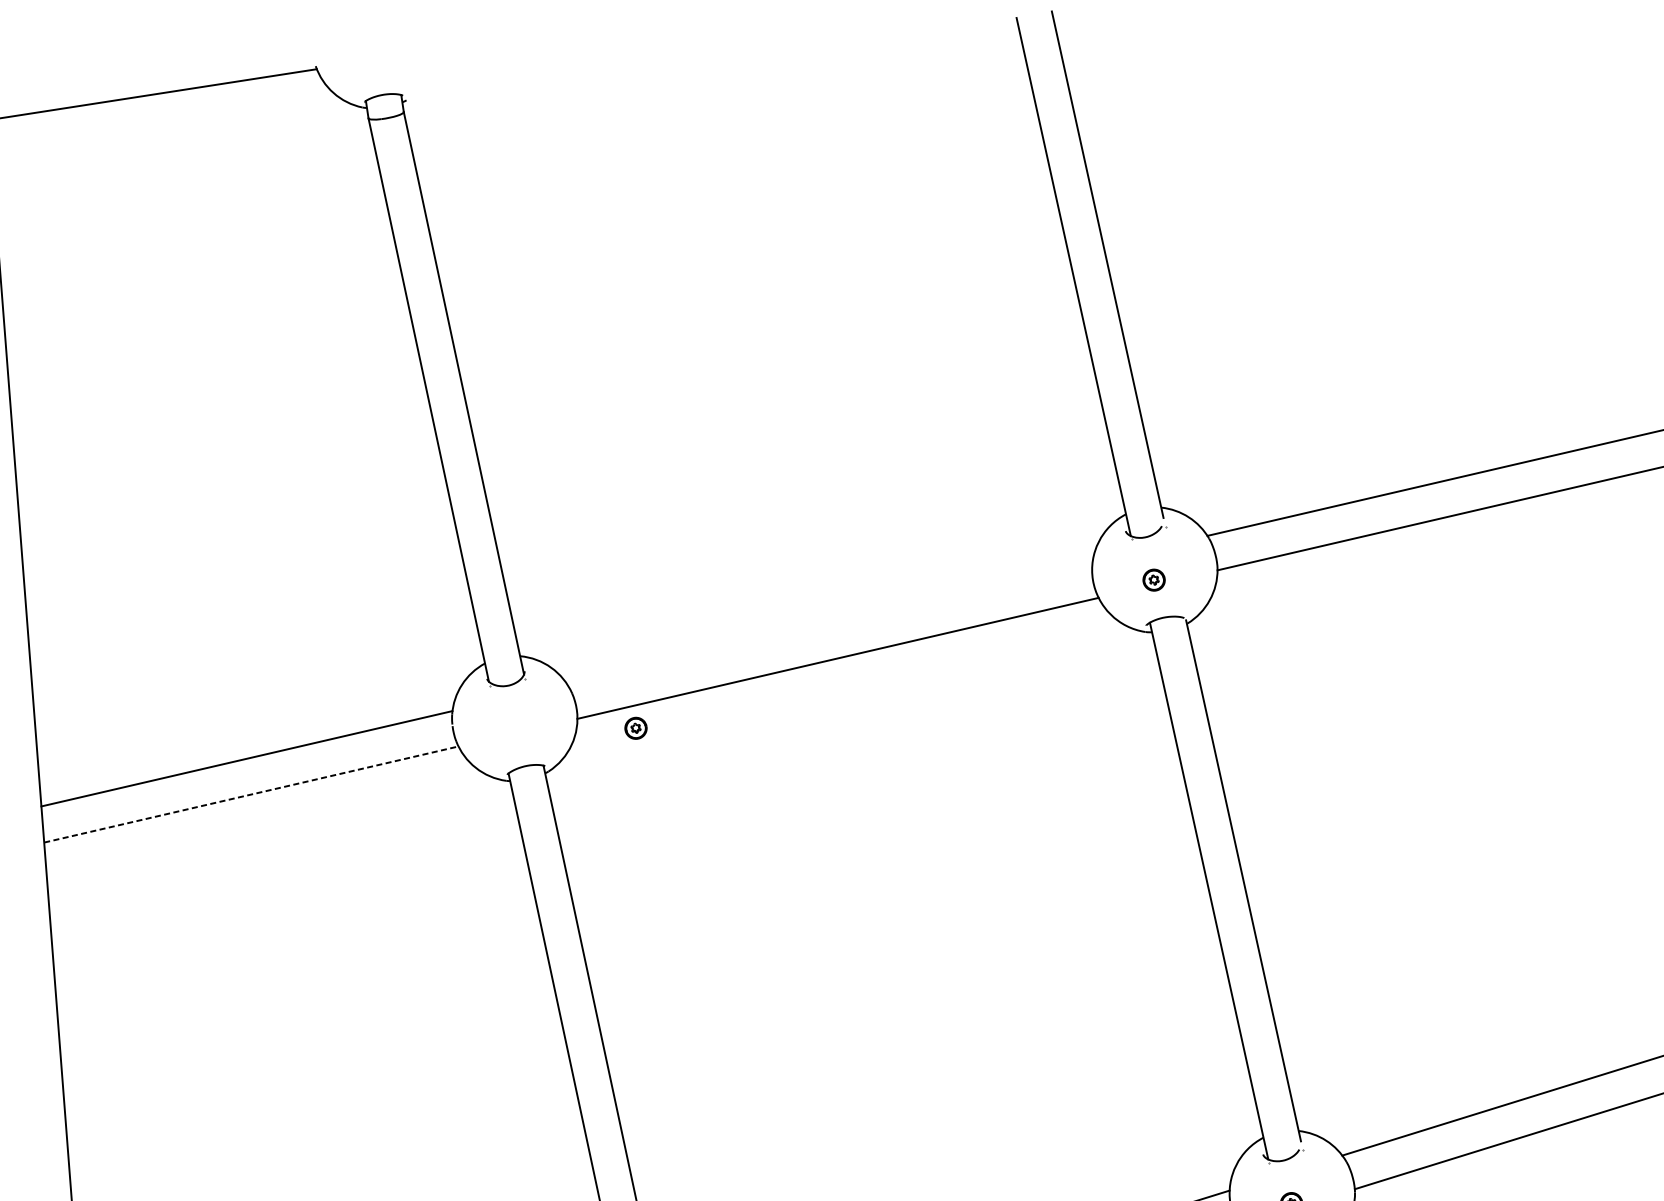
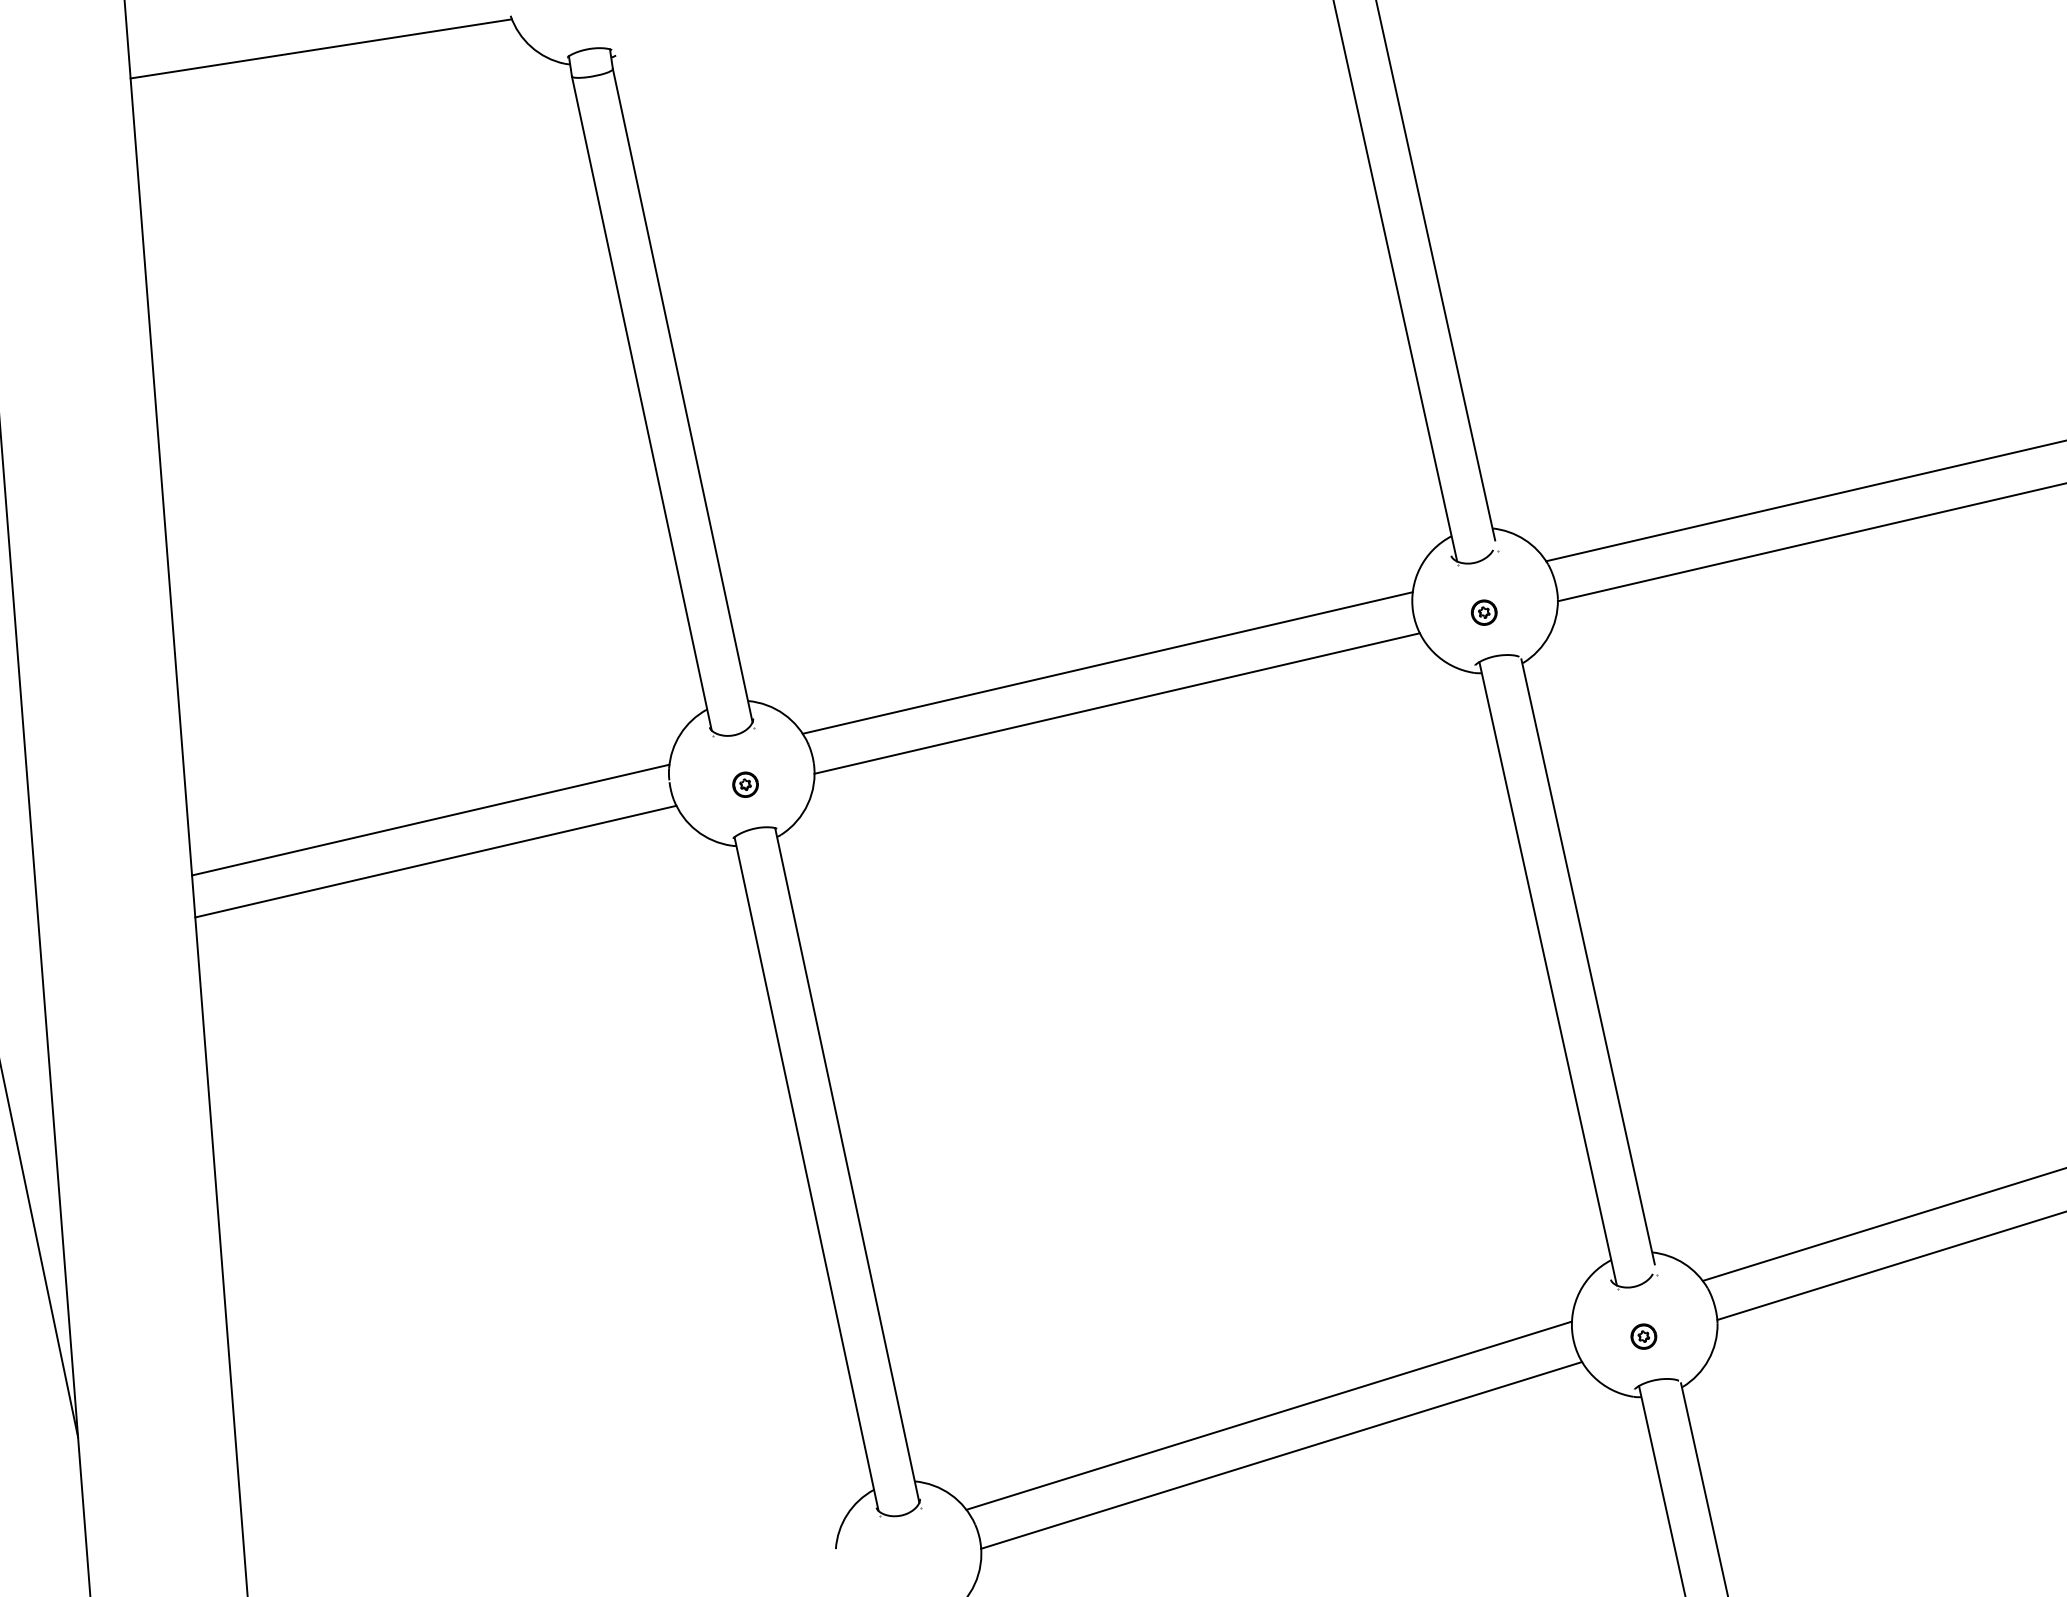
line: (829, 623) -> (1107, 662), added
part: (635, 728) -> (745, 784), moved
line: (251, 794) -> (435, 861), dashed -> solid

